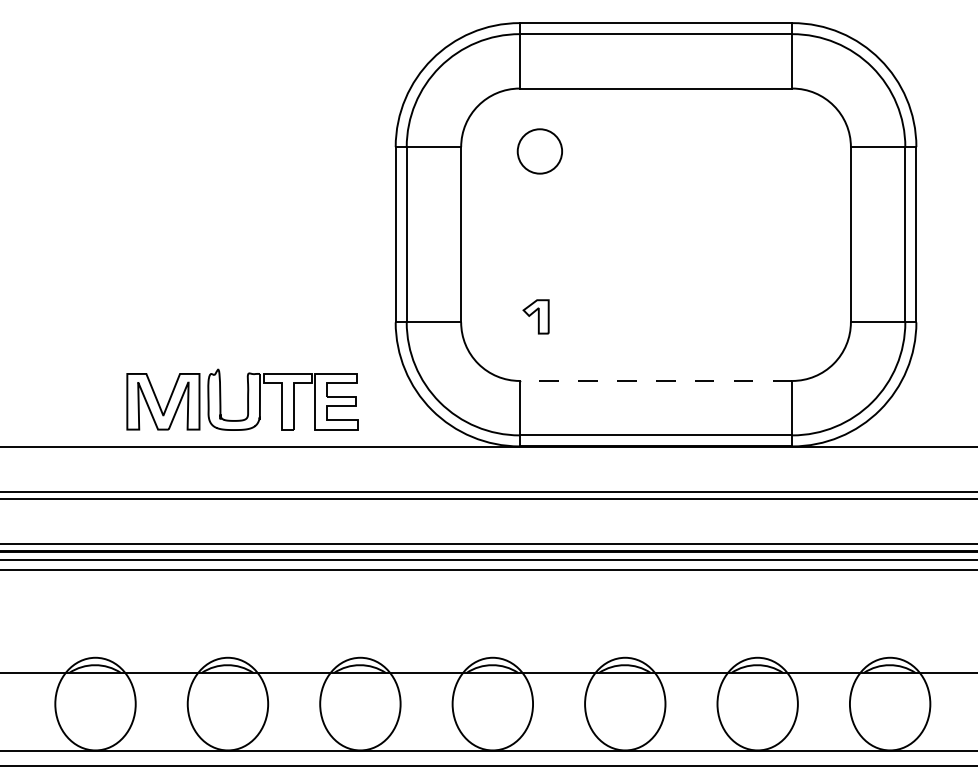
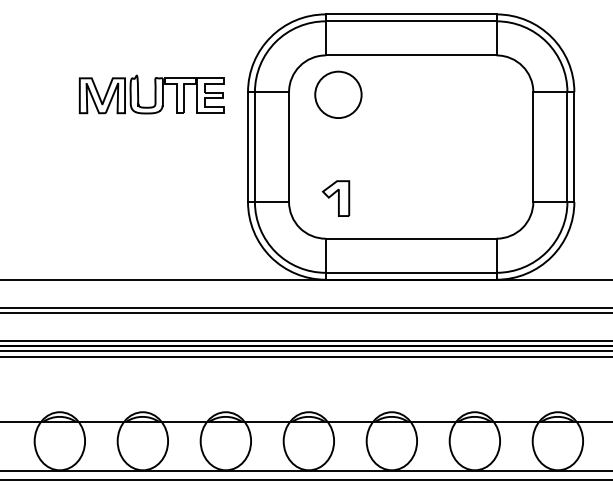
circle: (540, 150) -> (338, 94), size x1.67
part: (535, 316) -> (335, 198), size x1.67
line: (654, 380) -> (410, 238), dashed -> solid
part: (241, 399) -> (151, 94), moved

